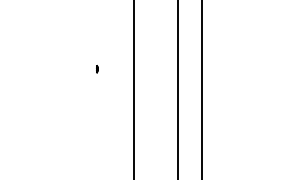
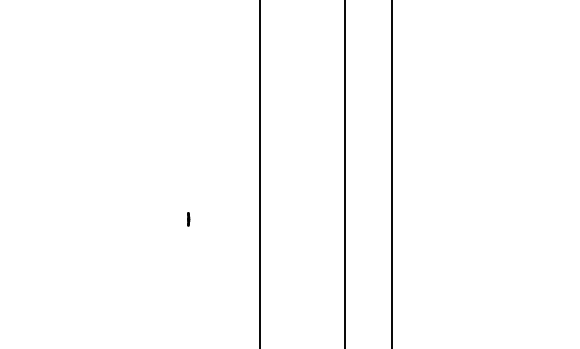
part: (97, 69) -> (189, 220), moved

